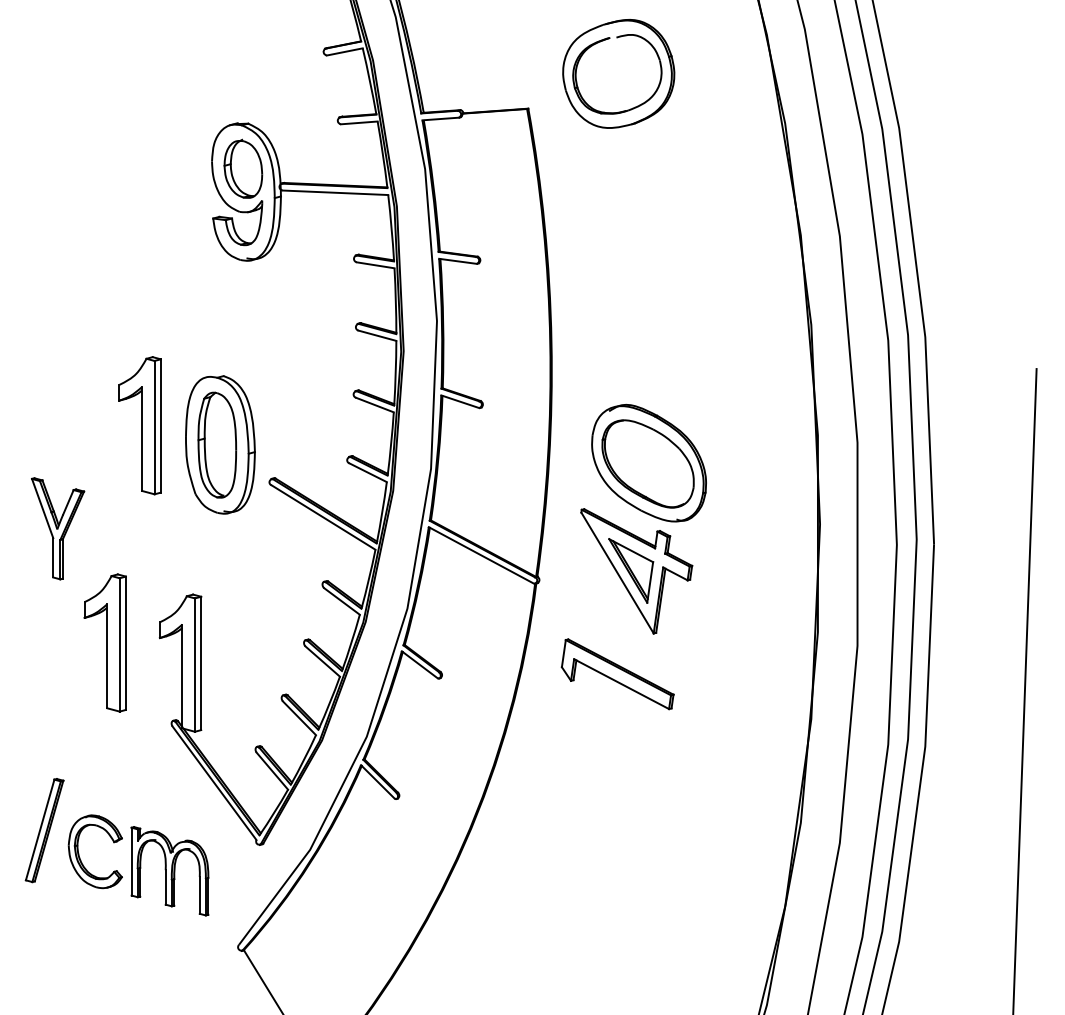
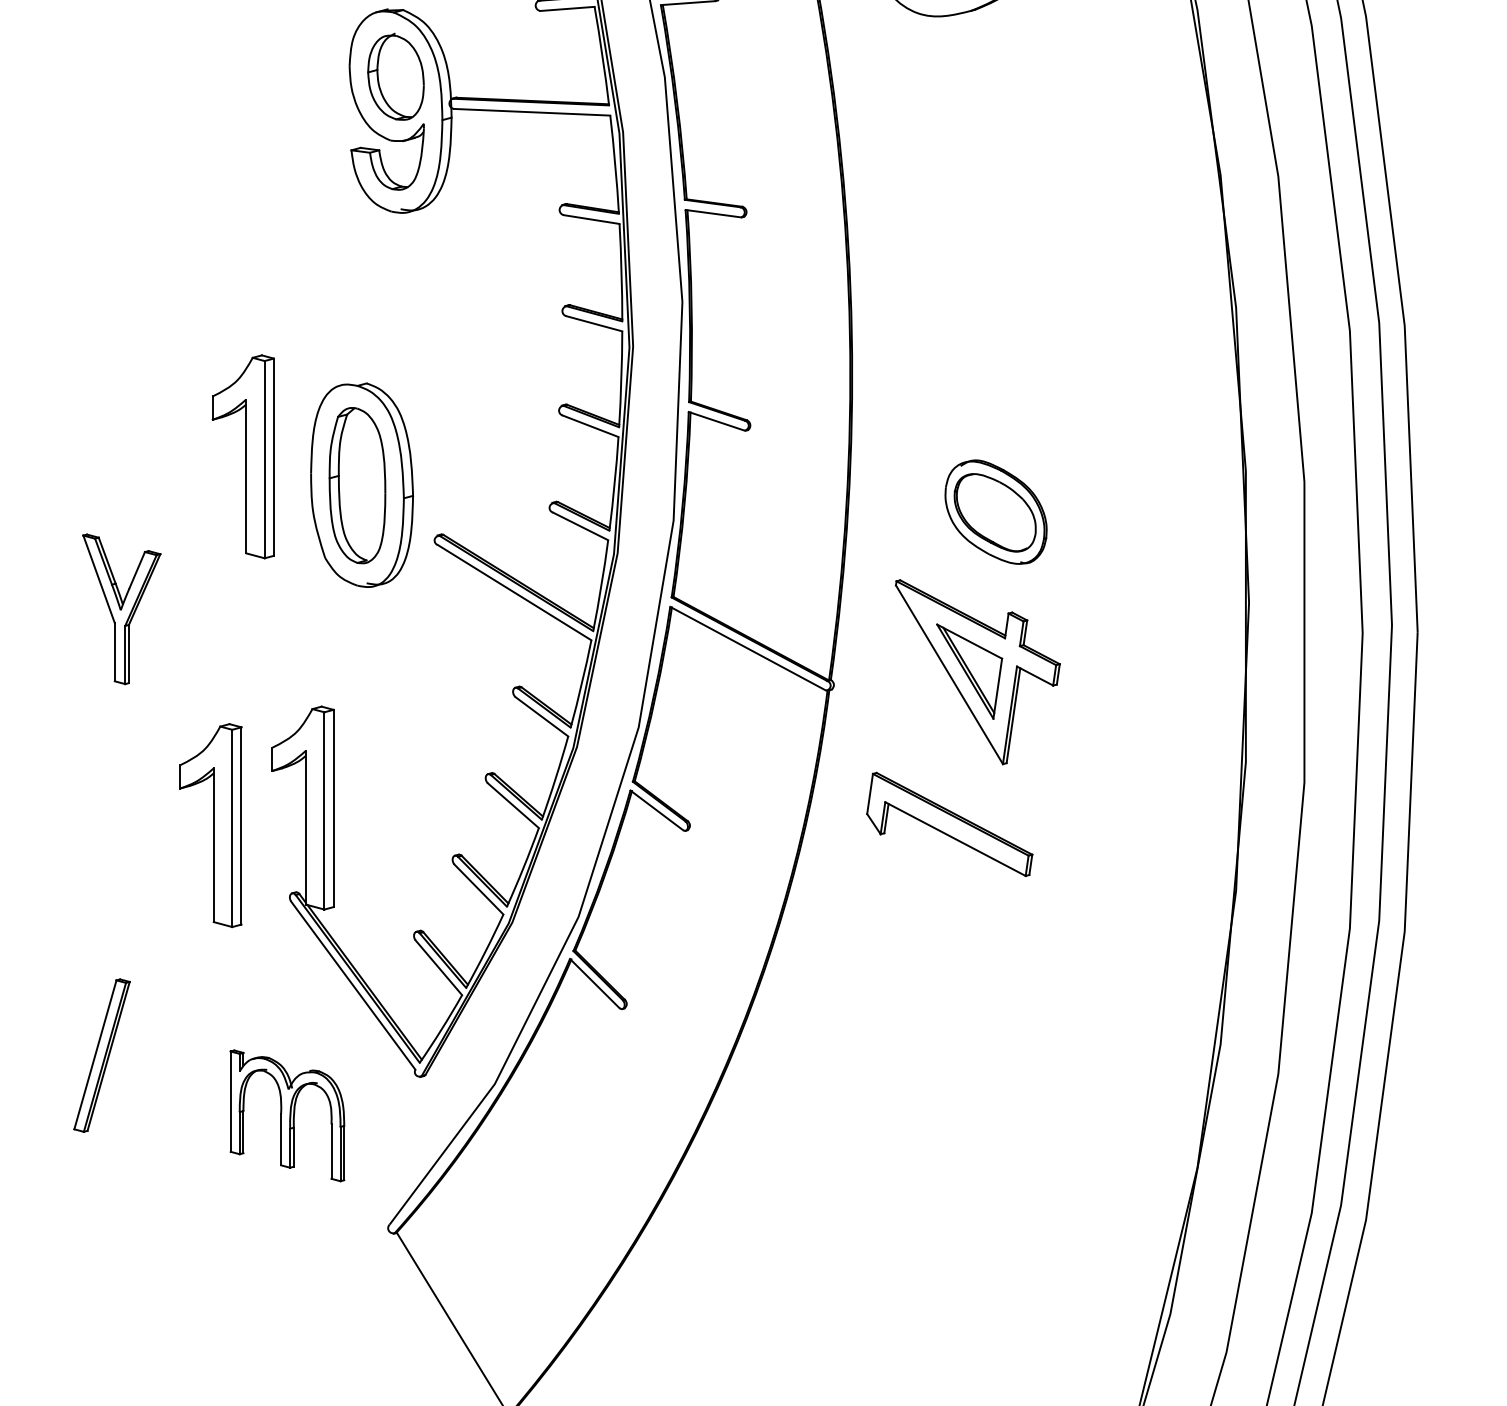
part: (648, 462) -> (995, 511), size x0.6
part: (104, 642) -> (209, 824), moved
part: (79, 853) -> (153, 1089), removed

